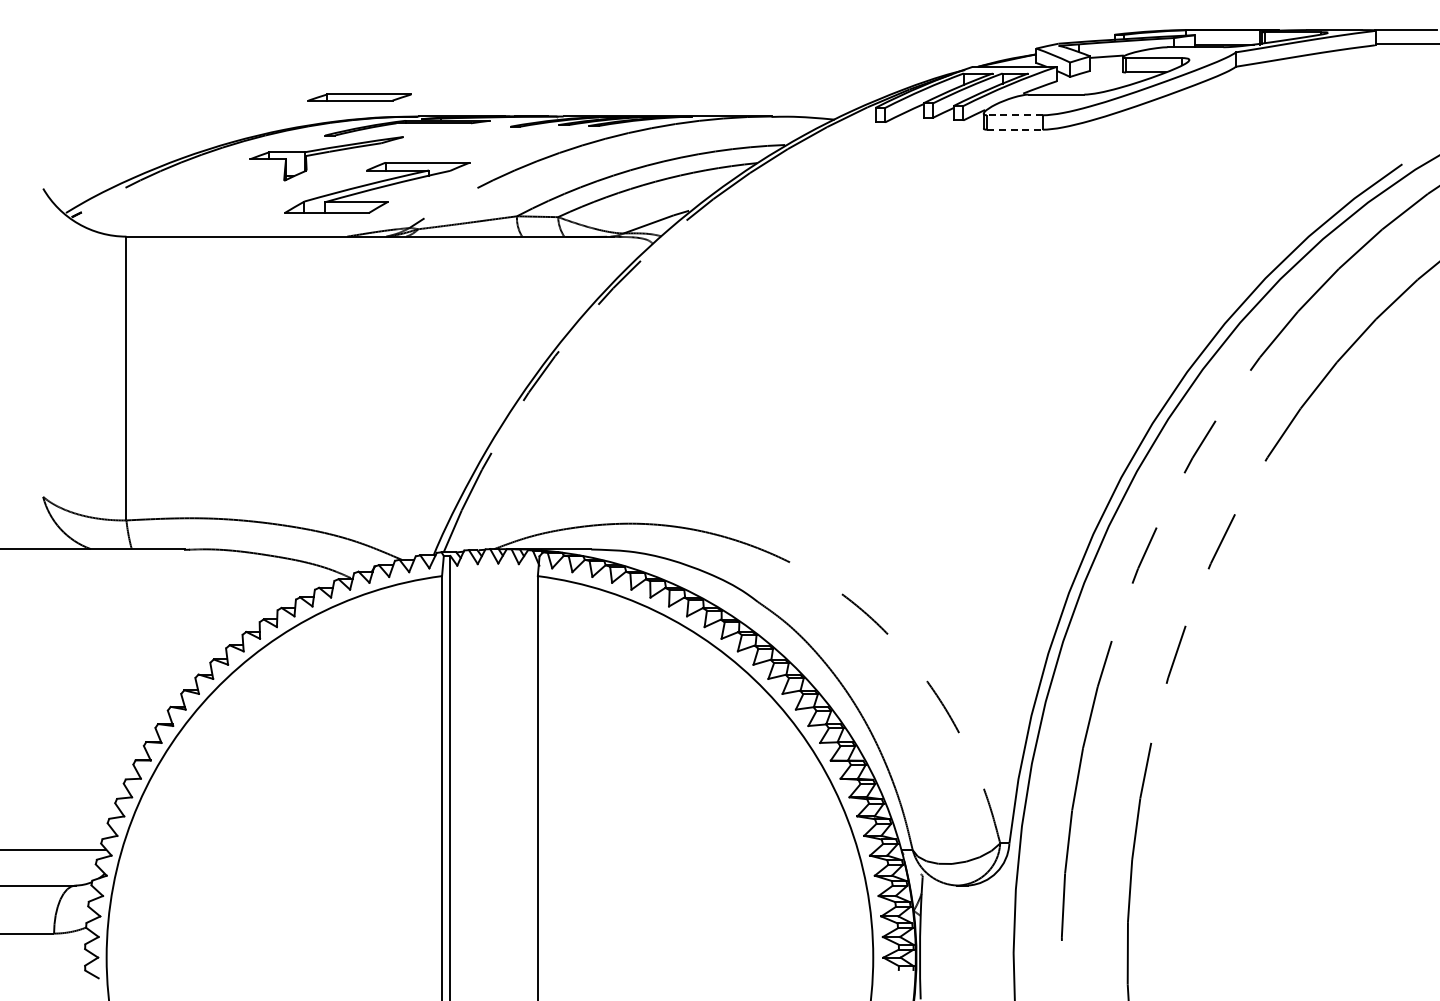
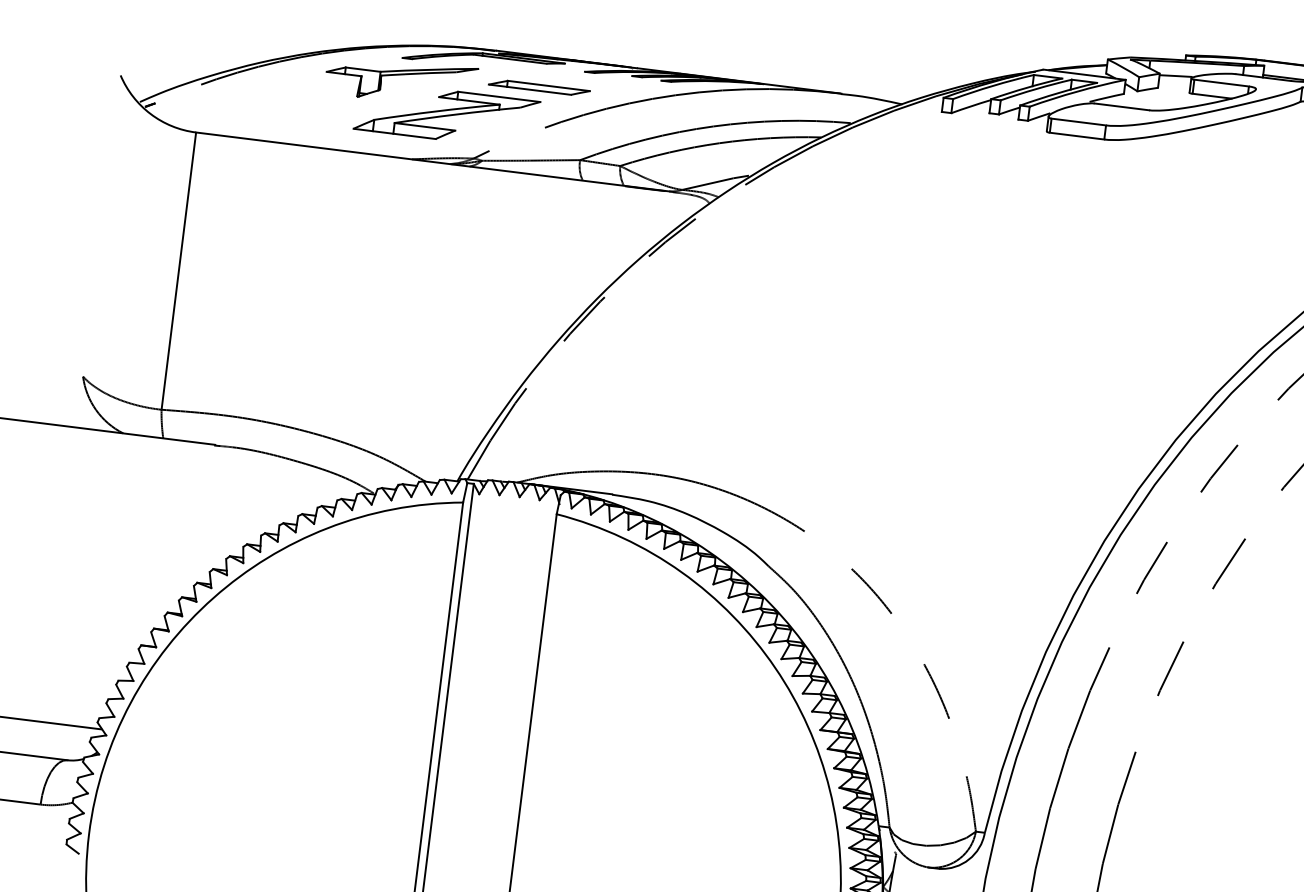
part: (359, 97) -> (539, 87), moved
line: (1014, 115) -> (1078, 122), dashed -> solid
line: (1014, 129) -> (1076, 135), dashed -> solid

